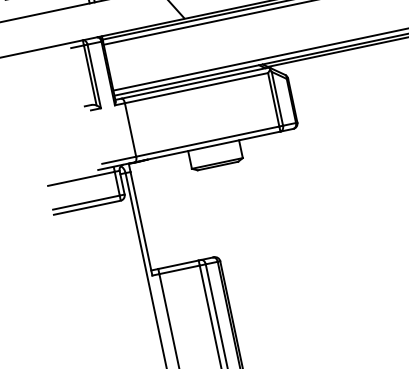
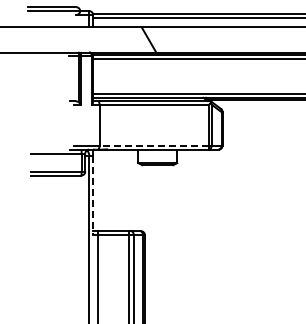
line: (208, 141) -> (154, 145), solid -> dashed
line: (142, 224) -> (93, 196), solid -> dashed

